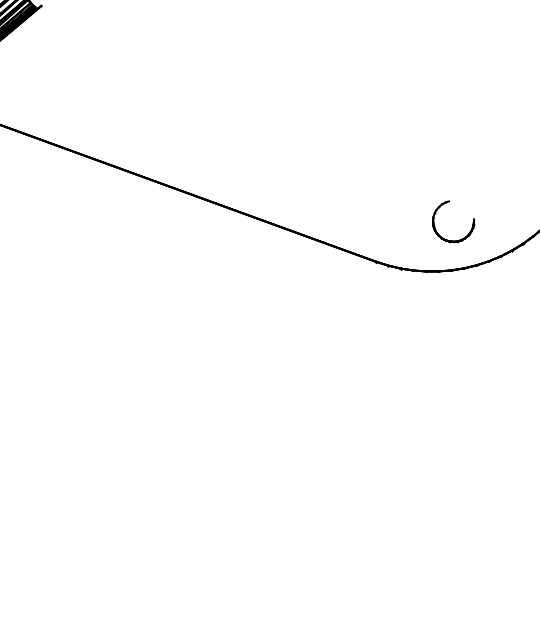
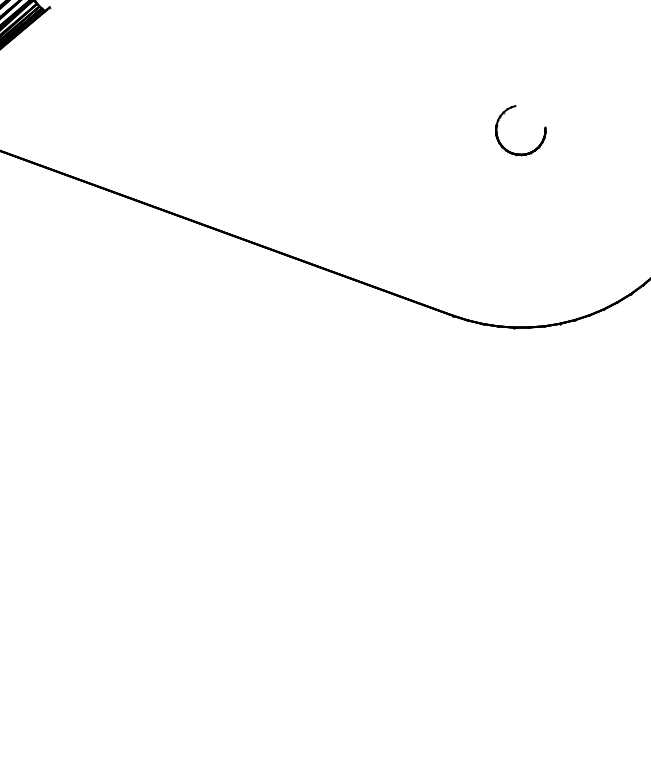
part: (435, 217) -> (498, 125), moved

